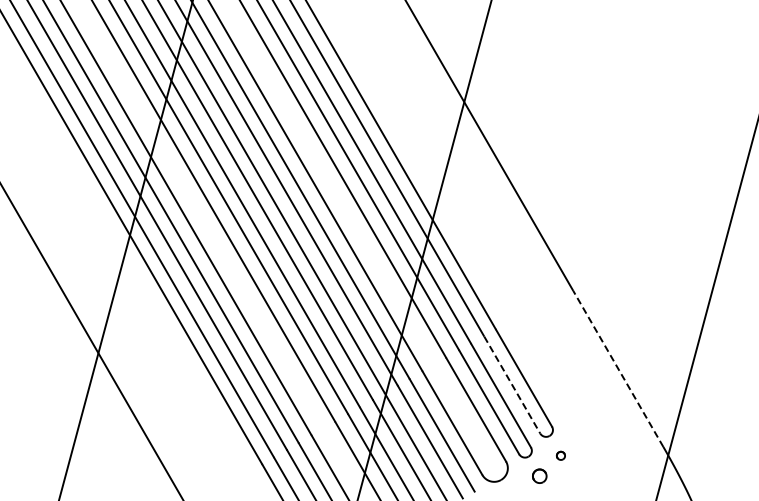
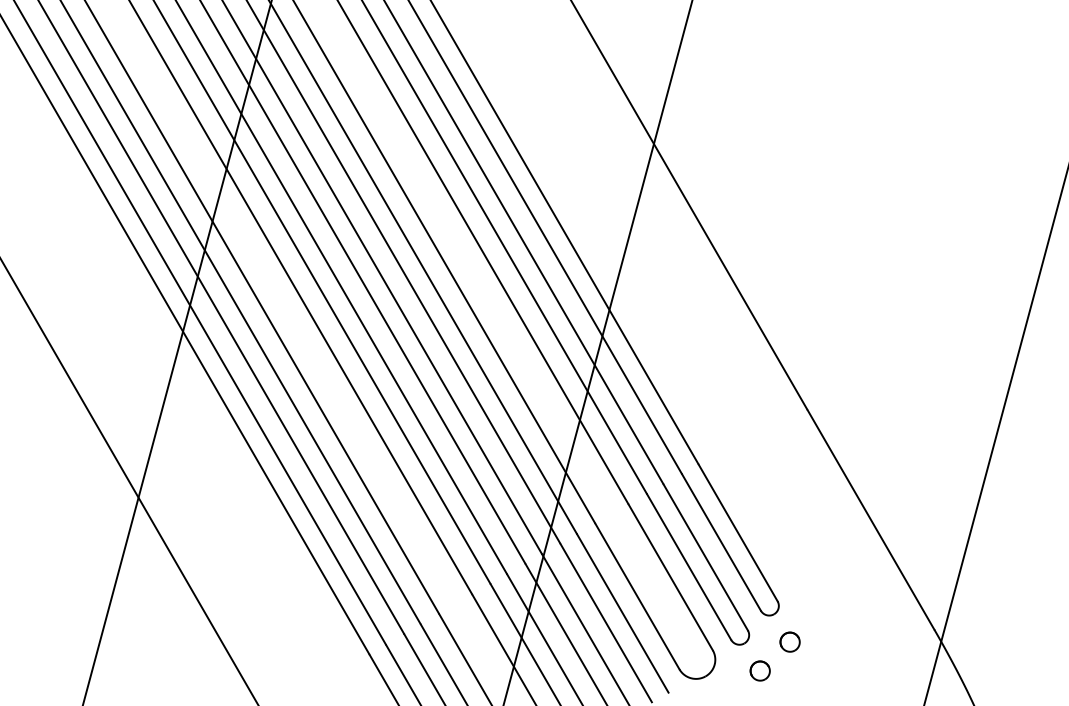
line: (618, 368) -> (871, 519), dashed -> solid
line: (512, 385) -> (721, 543), dashed -> solid
part: (560, 455) -> (789, 641), size x1.67

